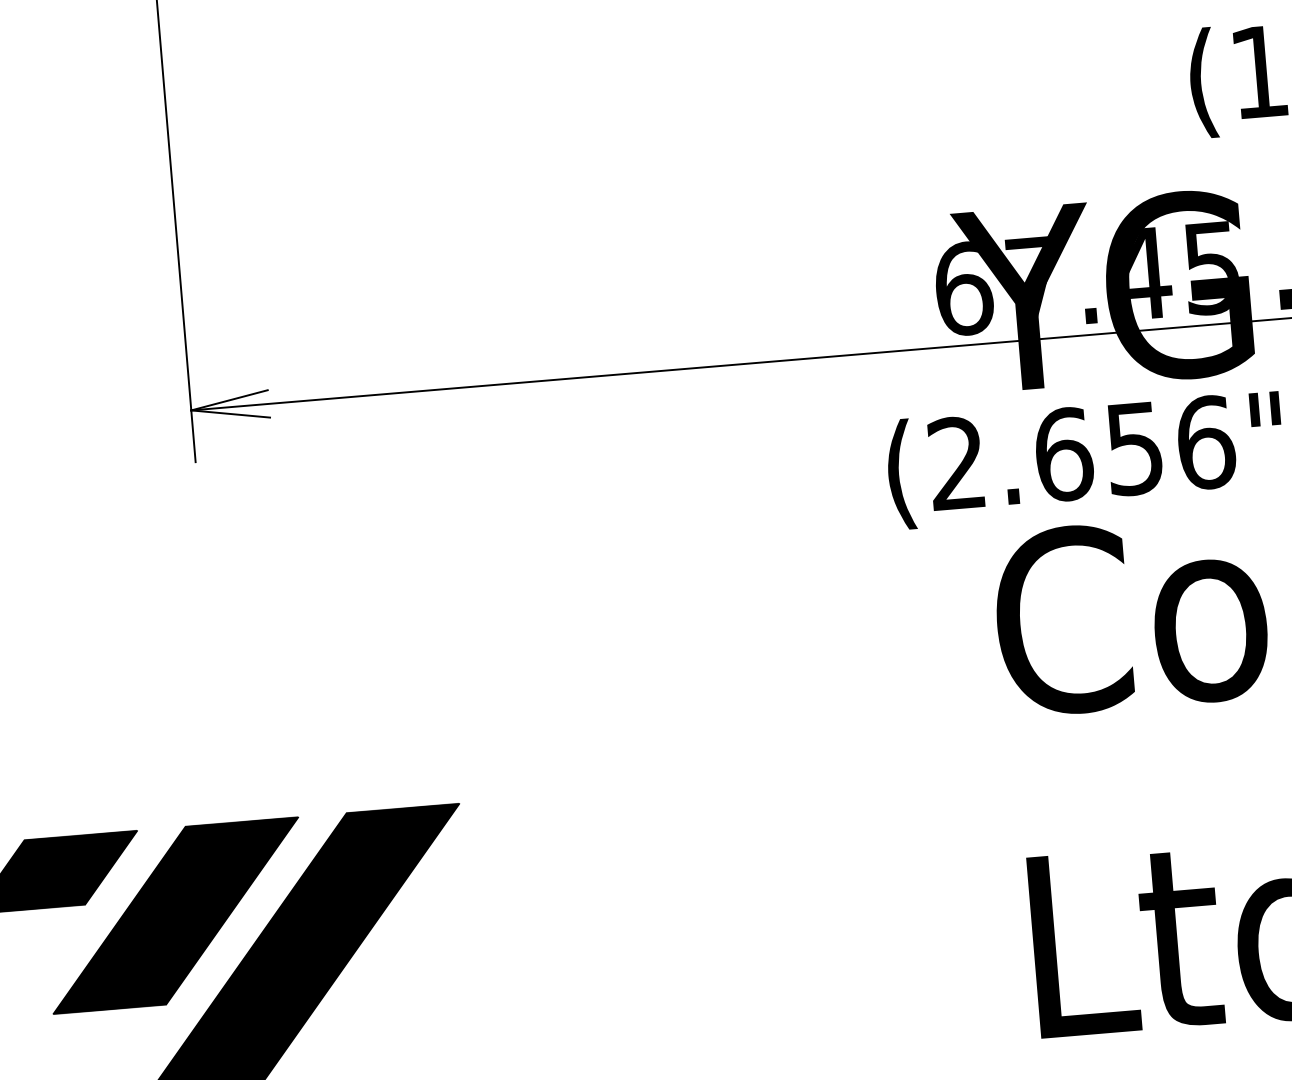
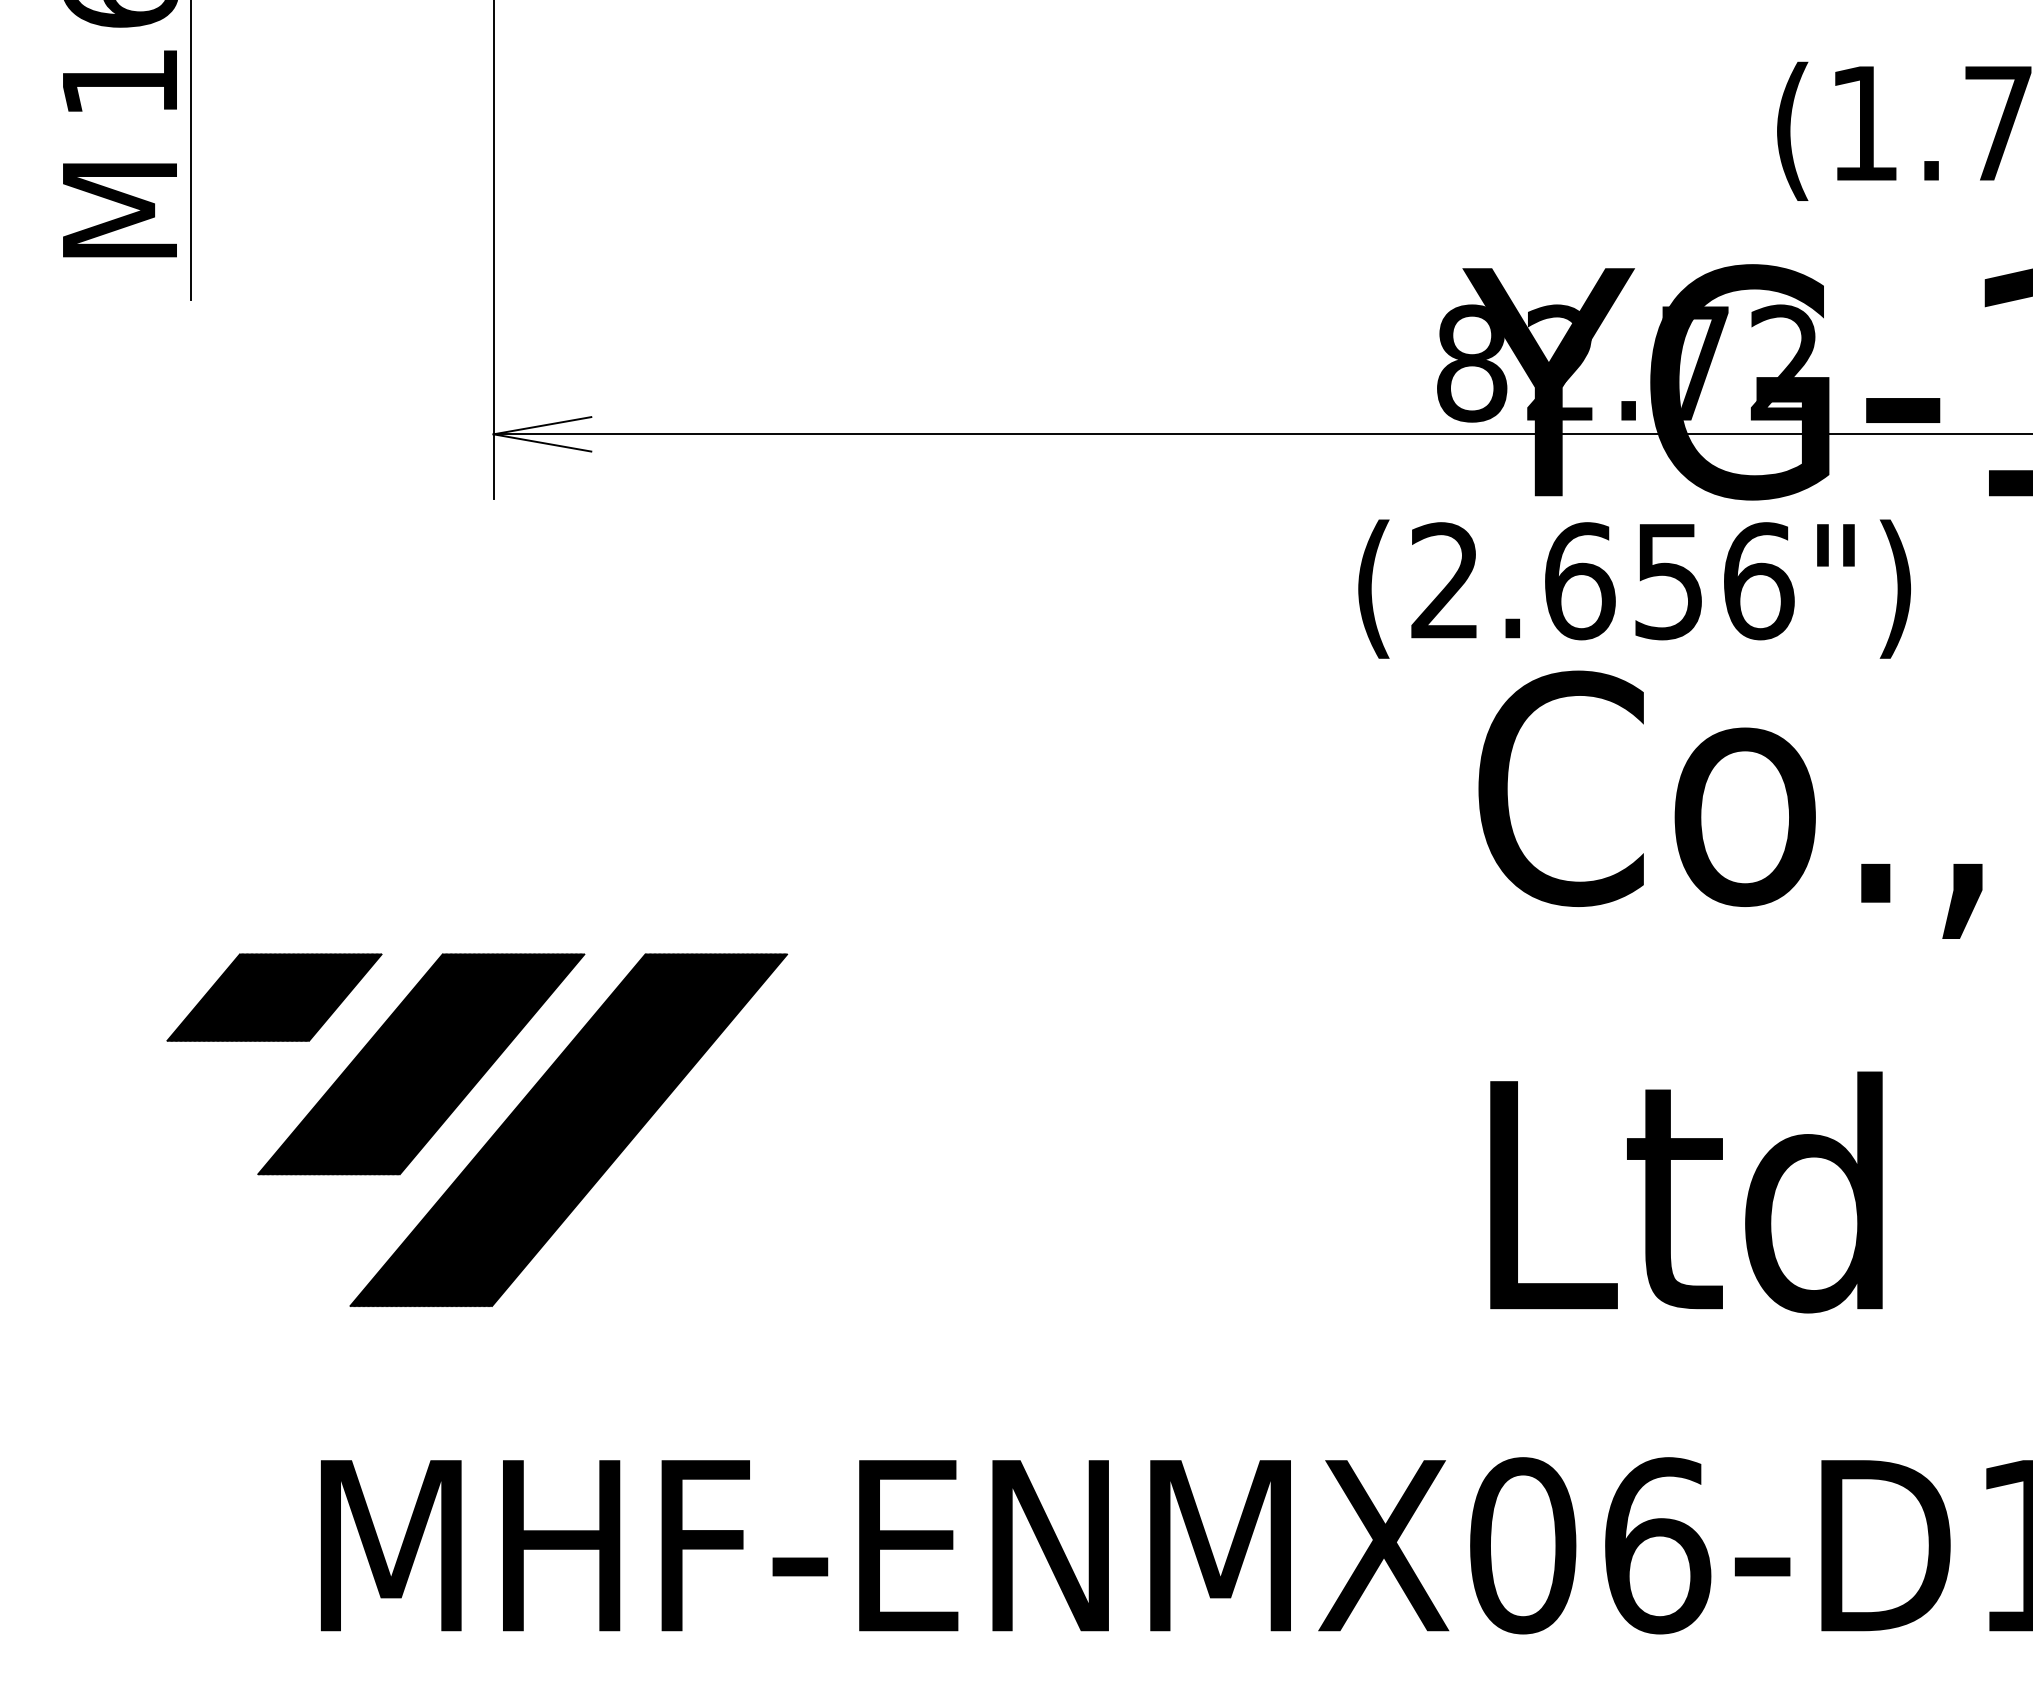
text: (1087, 278) -> (1627, 363), 67.45 -> 82.72

